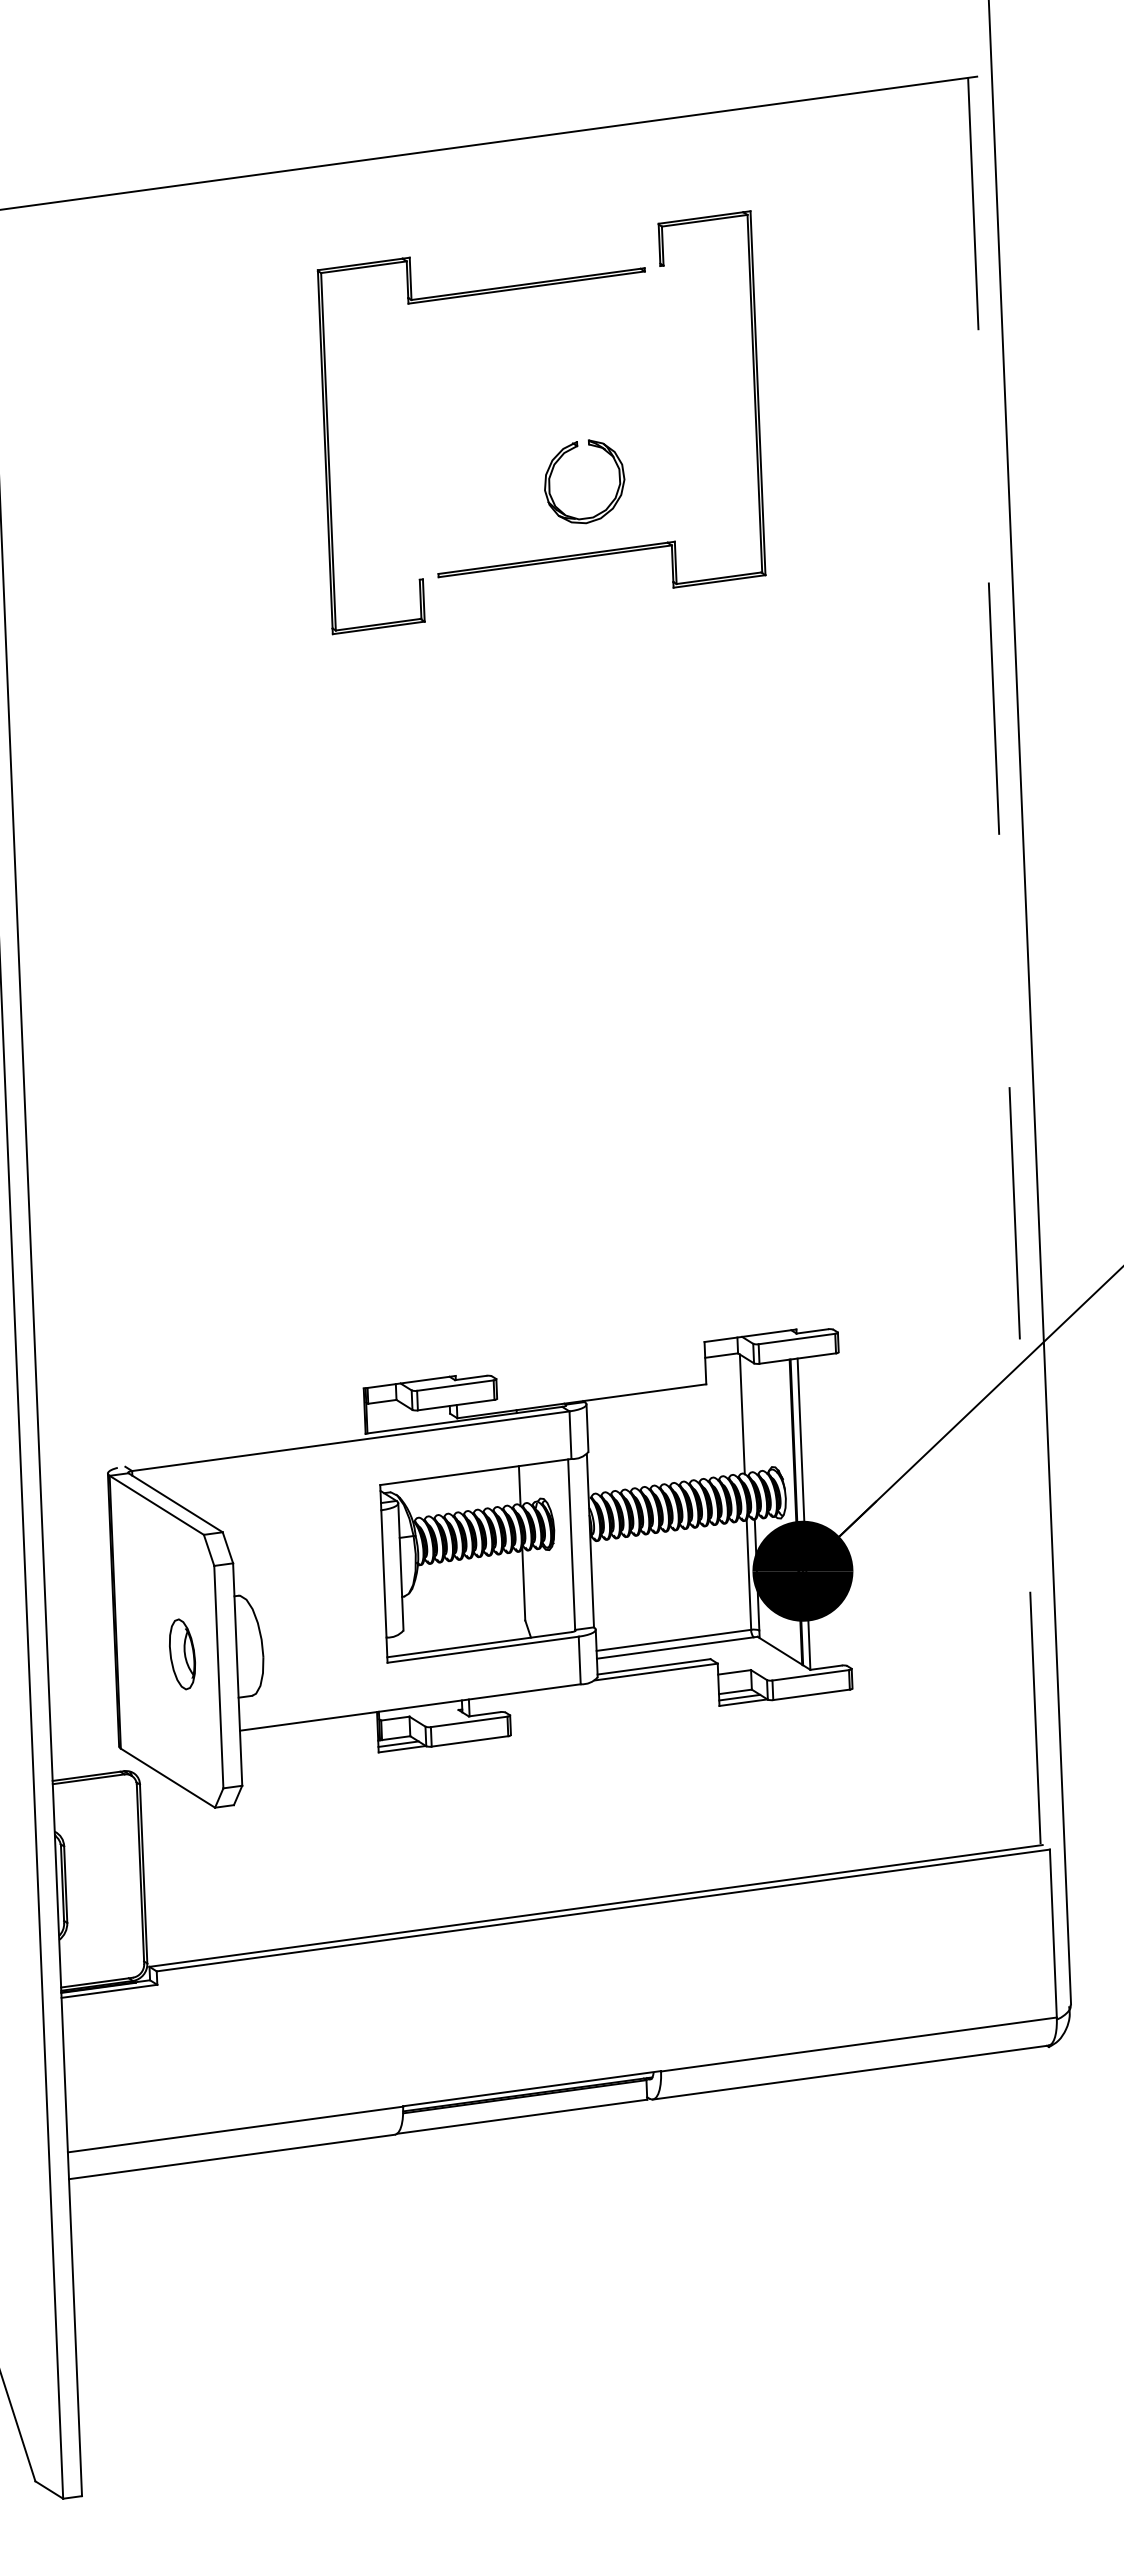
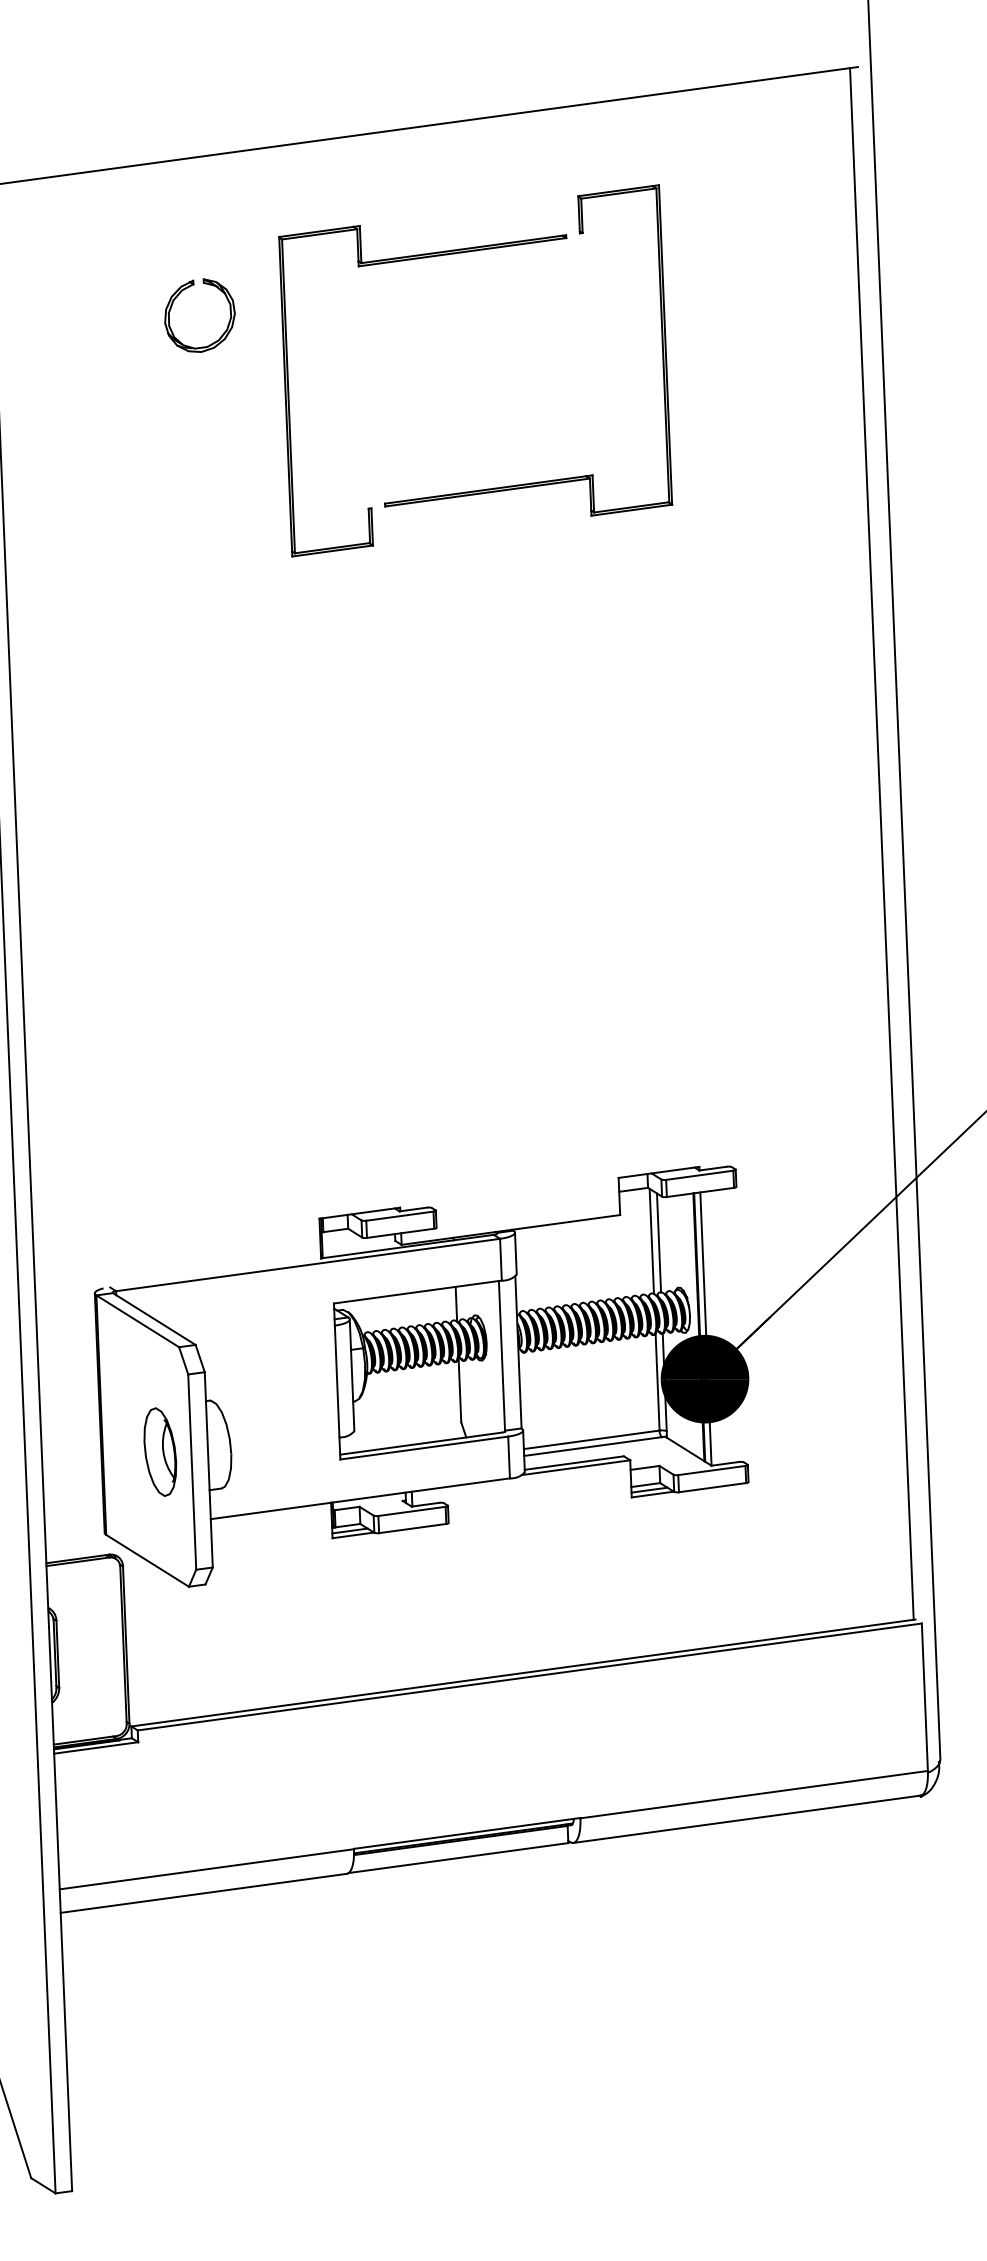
part: (559, 460) -> (177, 296), moved
line: (1004, 962) -> (881, 844), dashed -> solid
line: (750, 1415) -> (658, 1242), added
part: (182, 1654) -> (160, 1452), size x1.43

